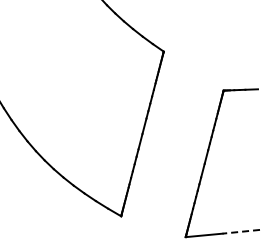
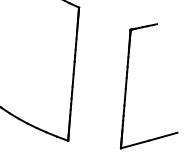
line: (241, 231) -> (163, 136), dashed -> solid

